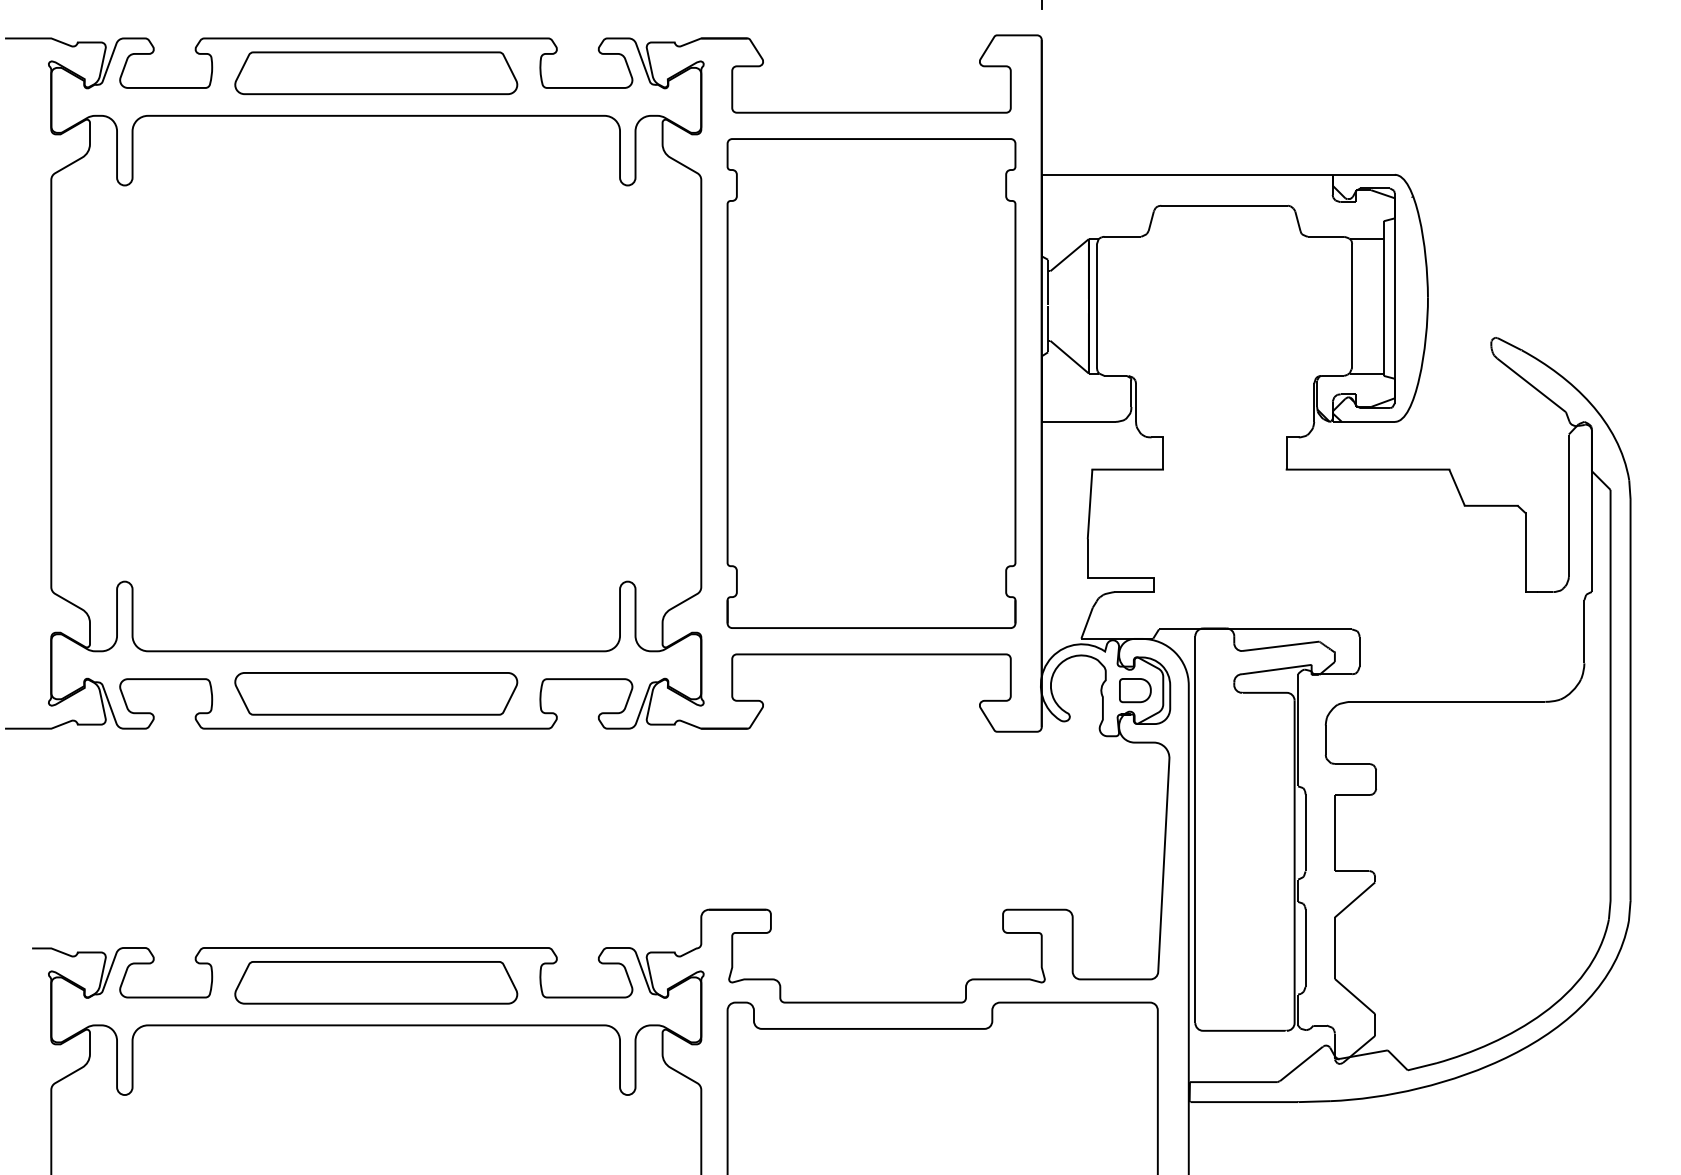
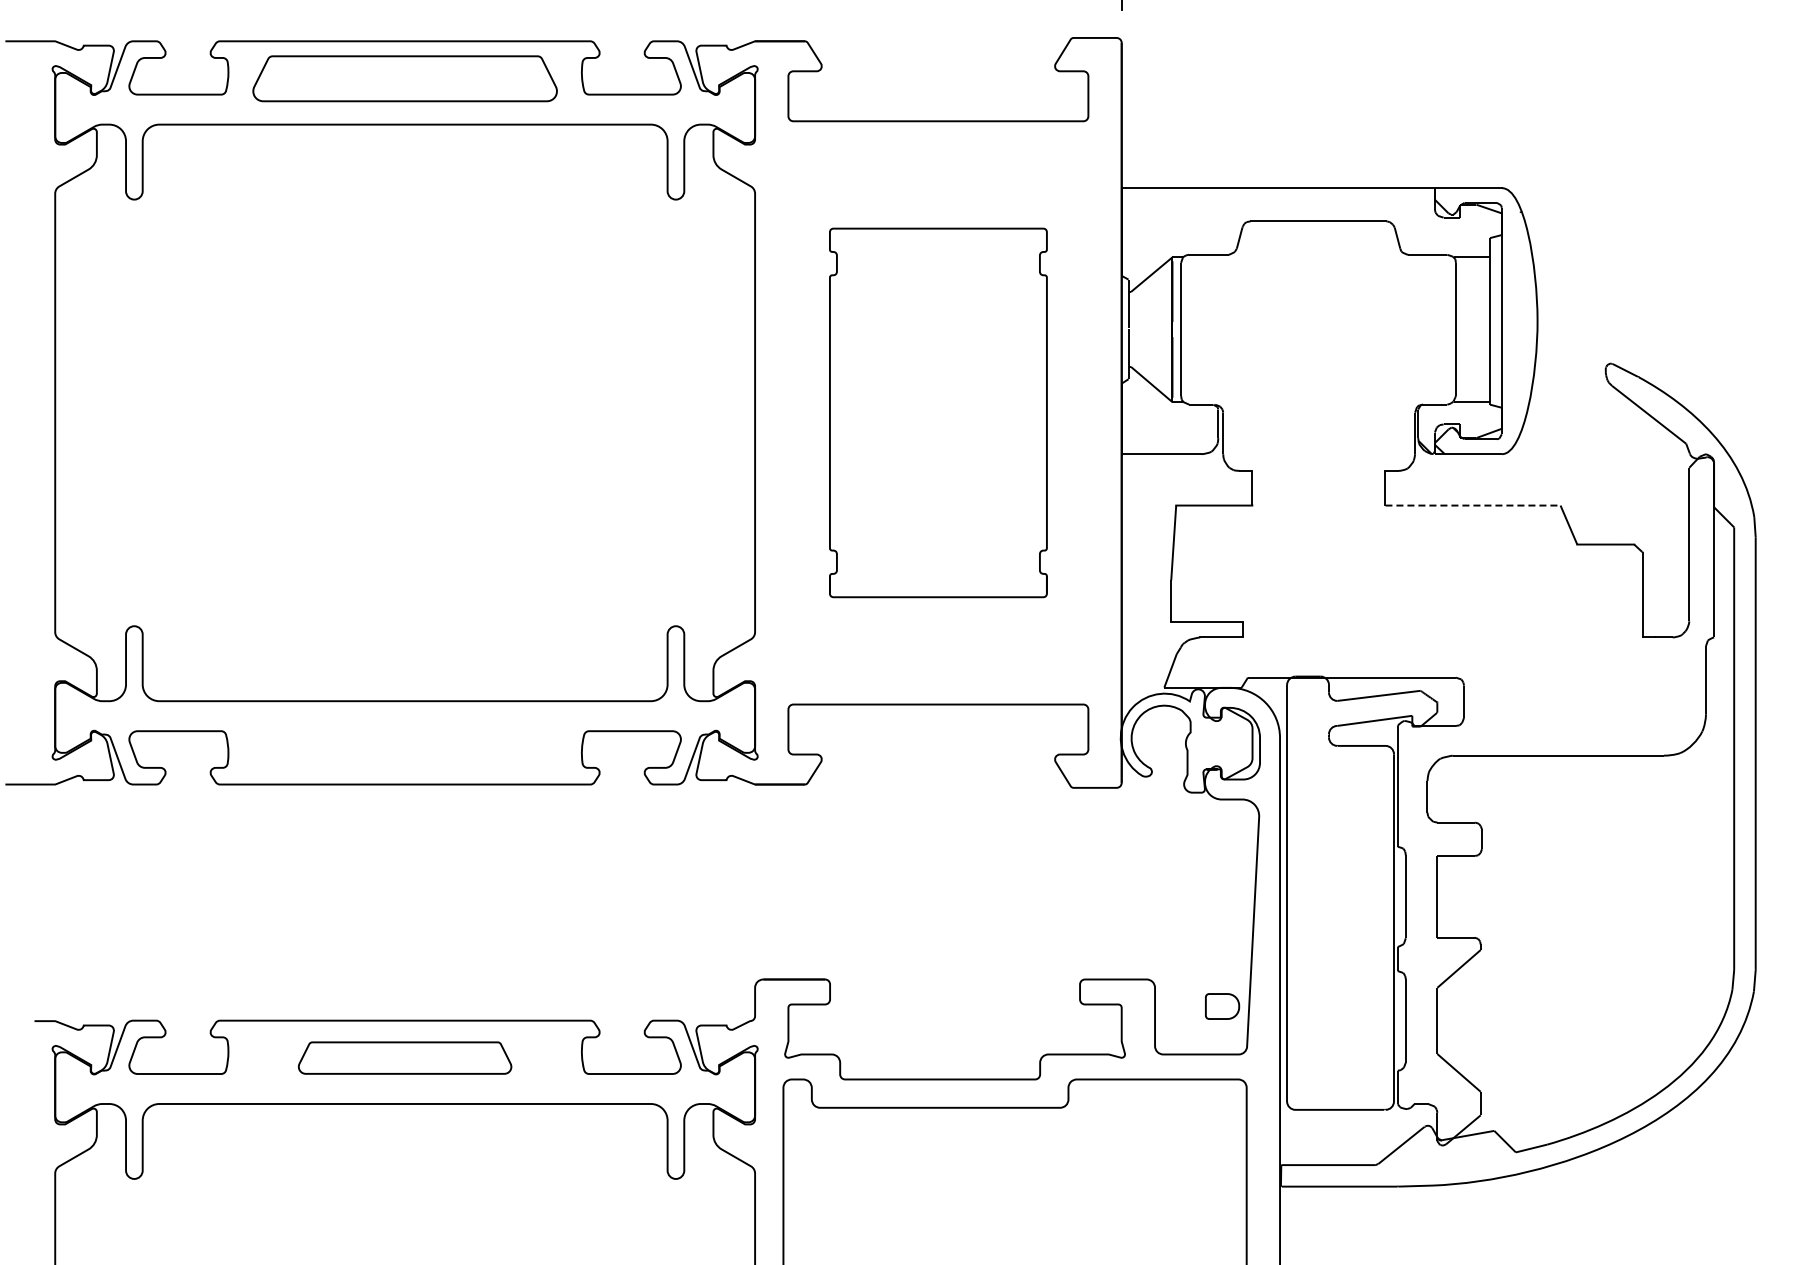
part: (871, 383) -> (938, 412), size x0.7
line: (1367, 469) -> (1472, 505), solid -> dashed
part: (1135, 690) -> (1222, 1006), moved
part: (375, 693) -> (404, 746), removed
part: (375, 982) -> (404, 1057), size x0.7

